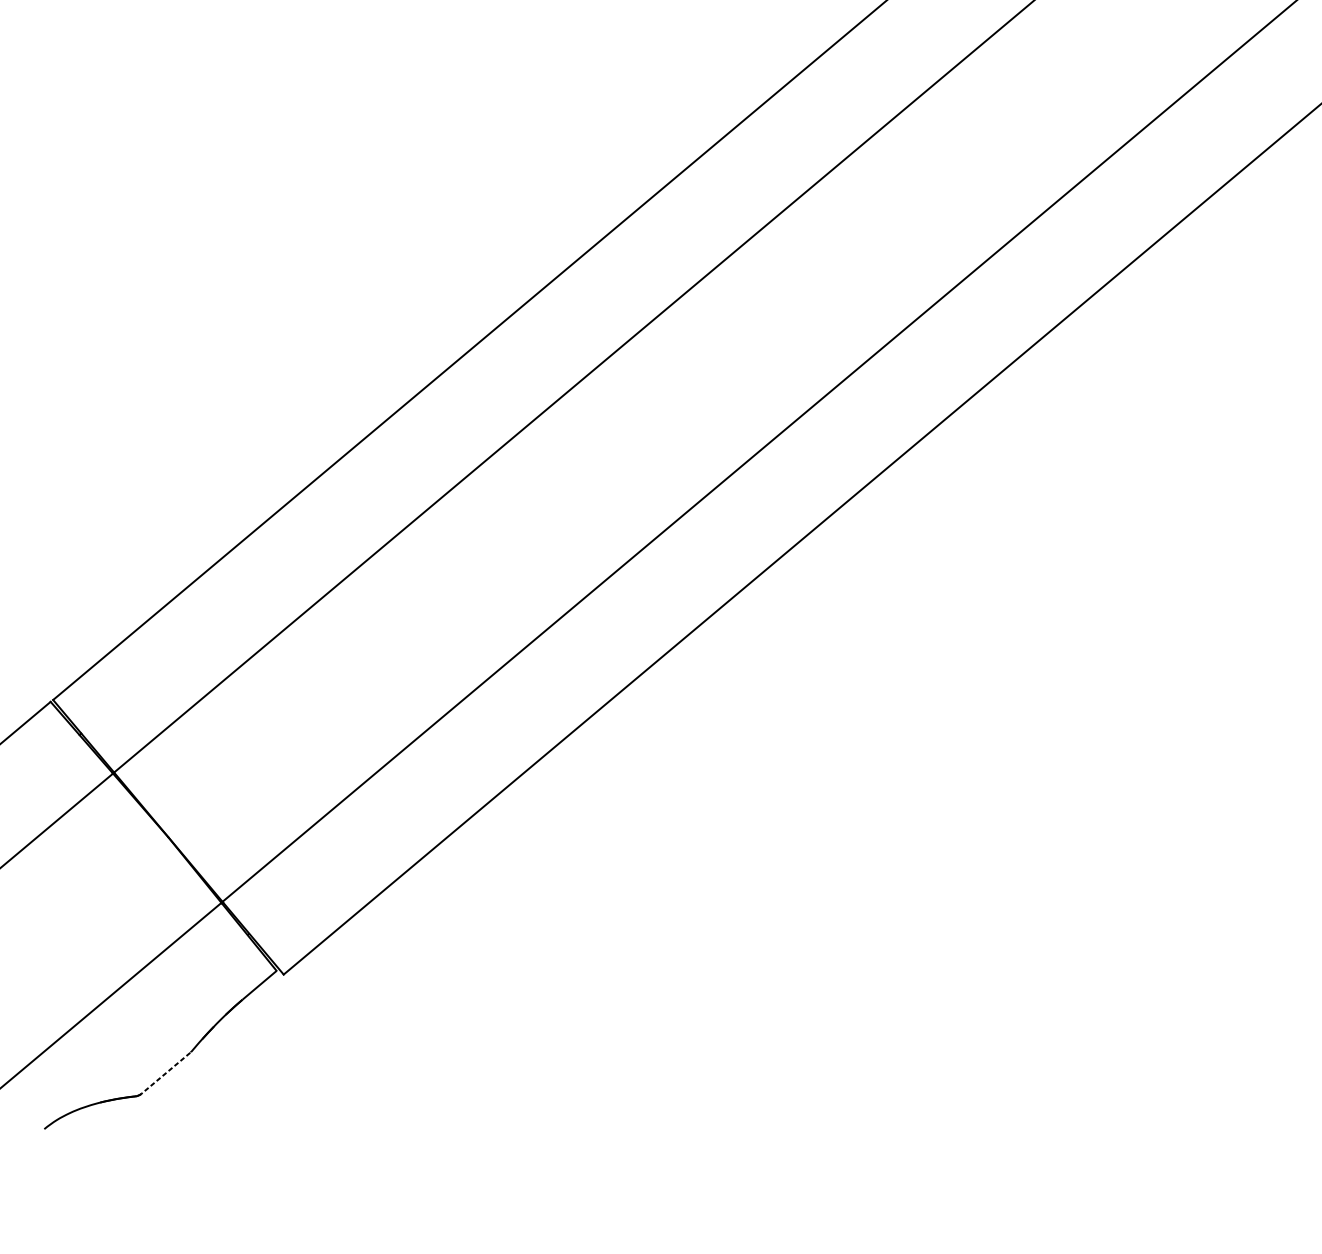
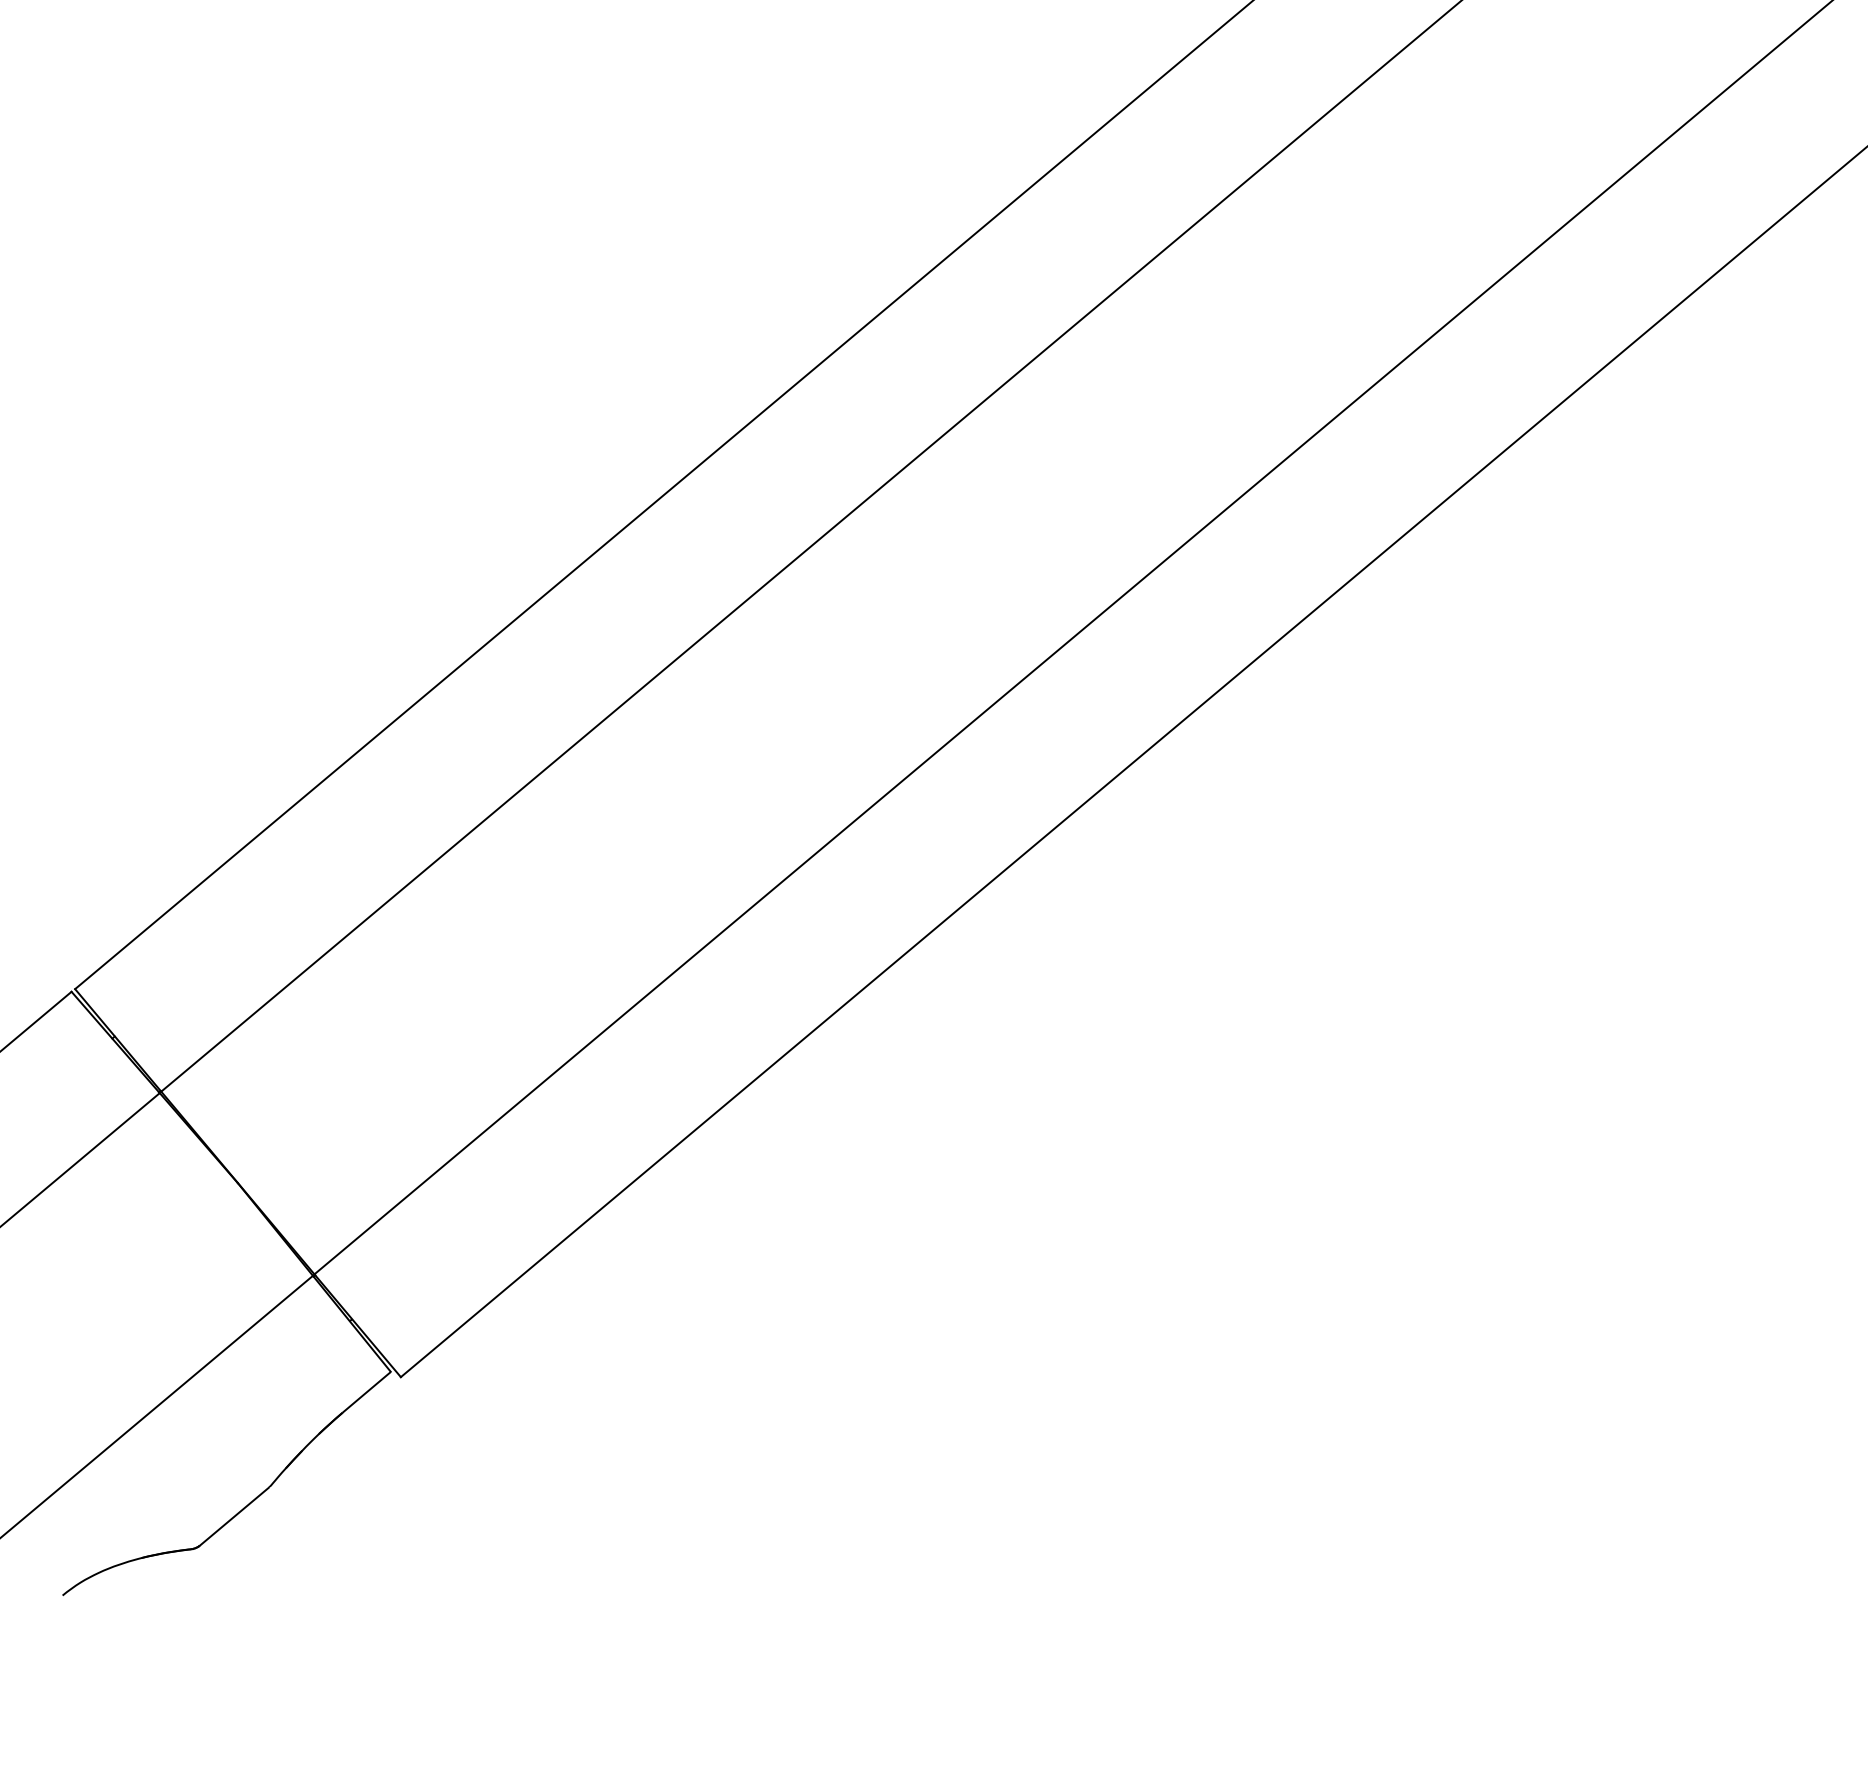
line: (165, 1073) -> (233, 1517), dashed -> solid

